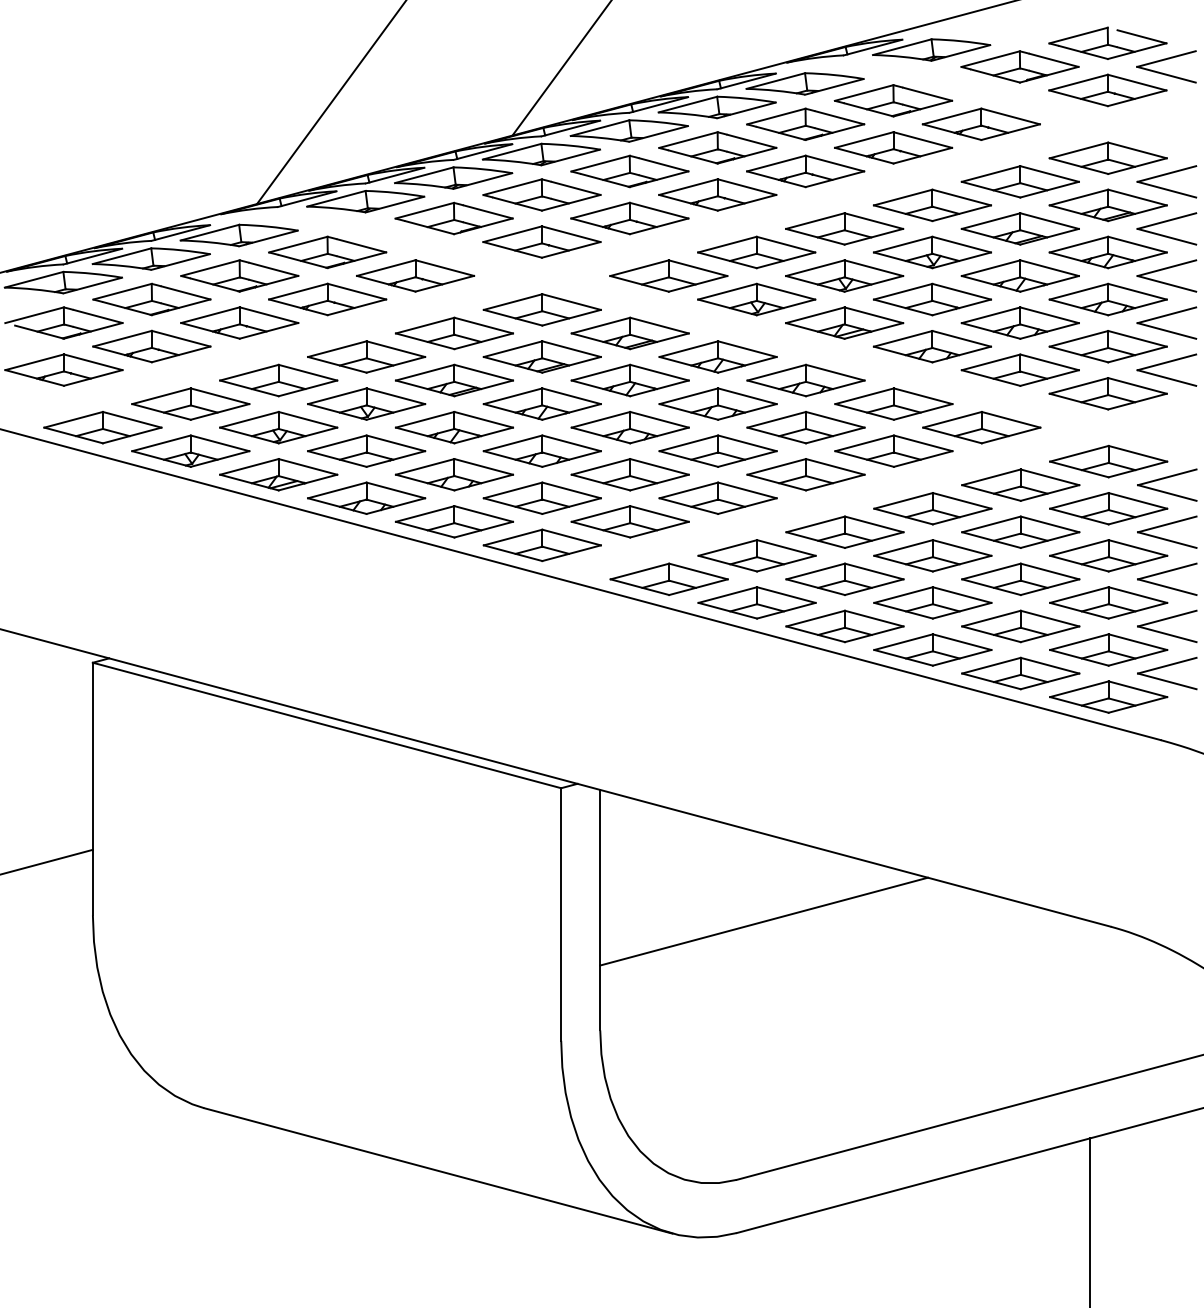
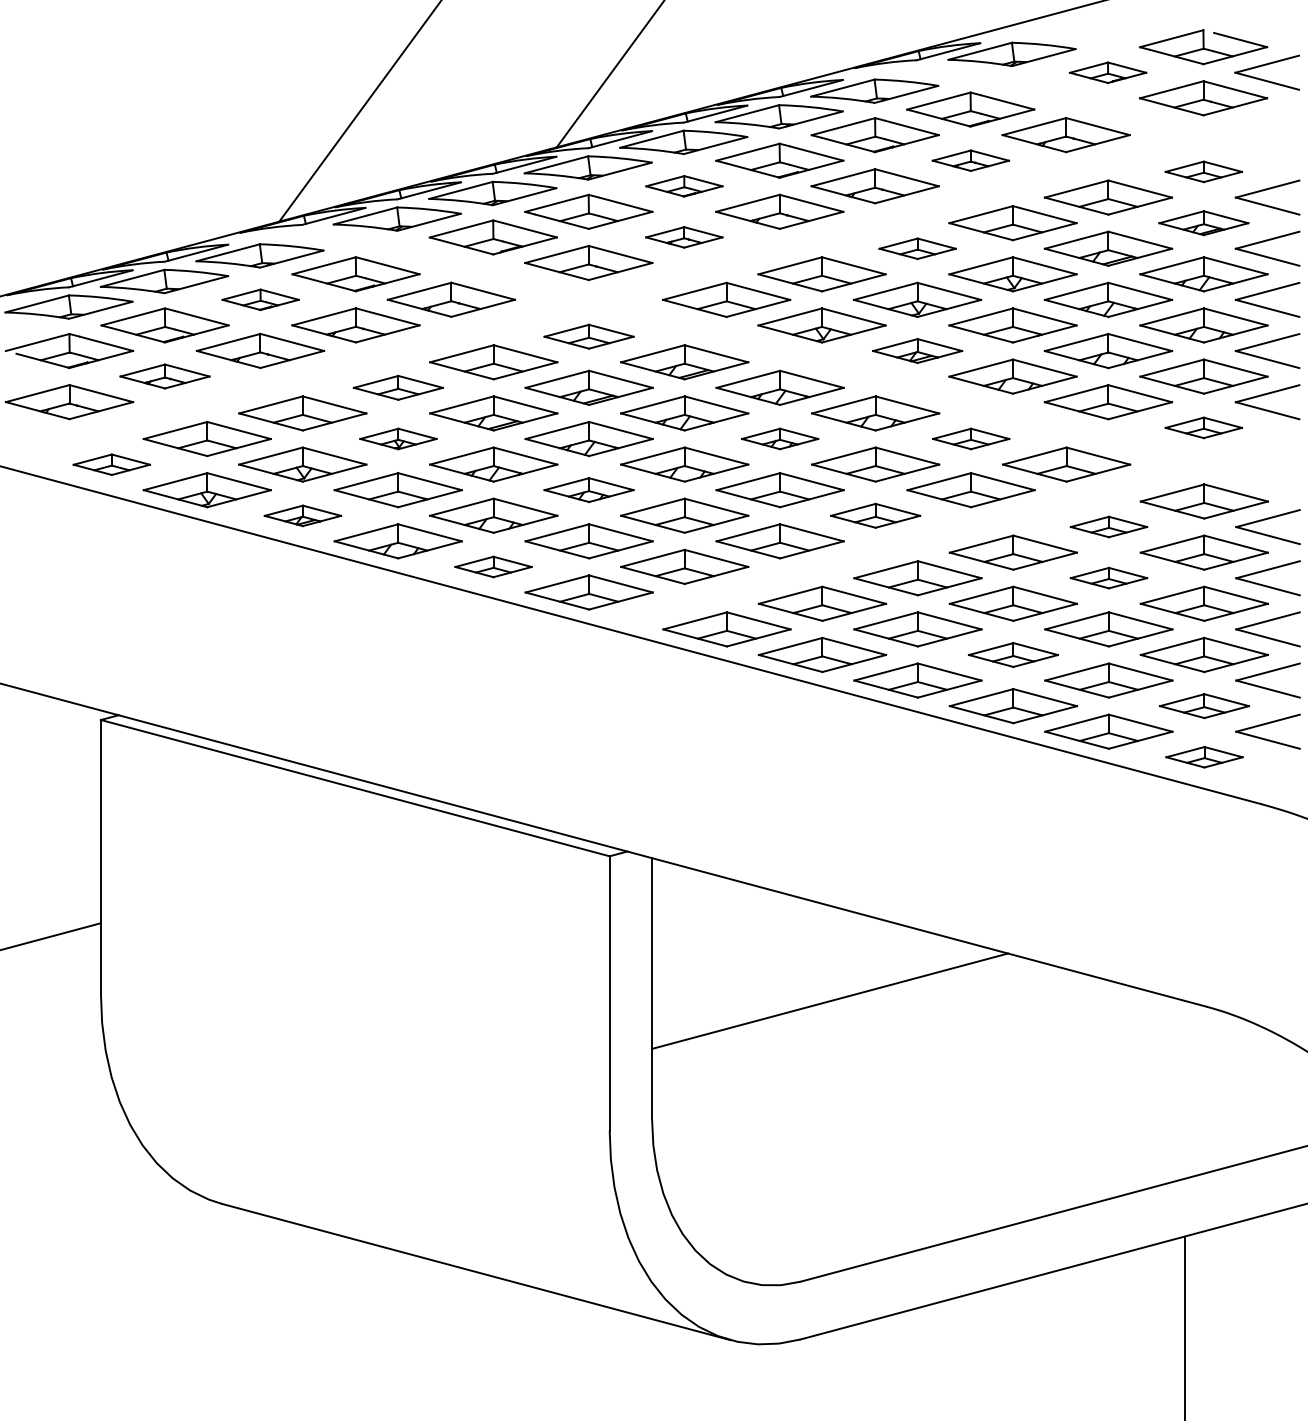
part: (1019, 66) -> (1107, 72), size x0.6
part: (893, 147) -> (970, 160), size x0.6
part: (1107, 157) -> (1203, 171), size x0.6
part: (629, 171) -> (683, 186), size x0.6
part: (1107, 205) -> (1203, 223), size x0.7
part: (629, 218) -> (683, 237), size x0.6
part: (844, 228) -> (917, 248), size x0.6
part: (239, 275) -> (260, 299), size x0.6
part: (541, 309) -> (588, 336), size x0.7
part: (844, 322) -> (917, 350), size x0.7
part: (151, 346) -> (164, 376), size x0.7
part: (366, 356) -> (398, 387), size x0.7
part: (1107, 393) -> (1203, 427), size x0.6
part: (366, 403) -> (398, 438), size x0.6
part: (717, 403) -> (779, 438), size x0.6
part: (893, 403) -> (970, 438), size x0.6
part: (102, 427) -> (111, 464), size x0.6
part: (541, 450) -> (588, 489), size x0.7
part: (278, 474) -> (302, 515), size x0.6
part: (805, 474) -> (875, 515), size x0.7
part: (1020, 484) -> (1108, 526), size x0.6
part: (453, 521) -> (492, 566), size x0.6
part: (1020, 531) -> (1108, 577), size x0.6
part: (932, 602) -> (1013, 654), size x0.7
part: (1108, 649) -> (1204, 705), size x0.7
part: (1108, 696) -> (1204, 756), size x0.6

